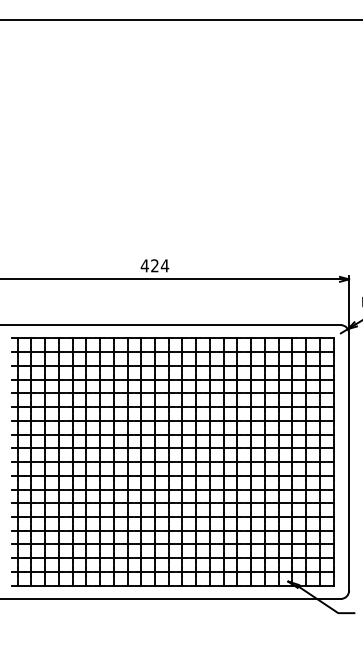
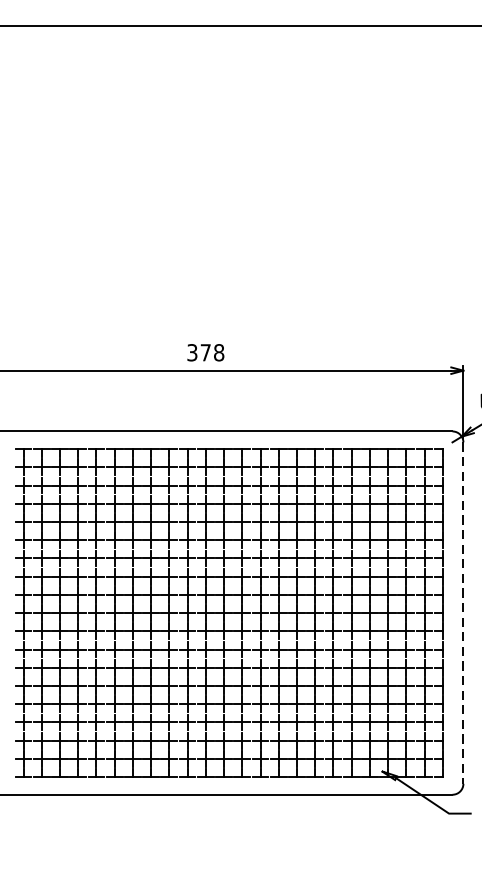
text: (154, 265) -> (205, 352), 424 -> 378
line: (349, 462) -> (463, 613), solid -> dashed

